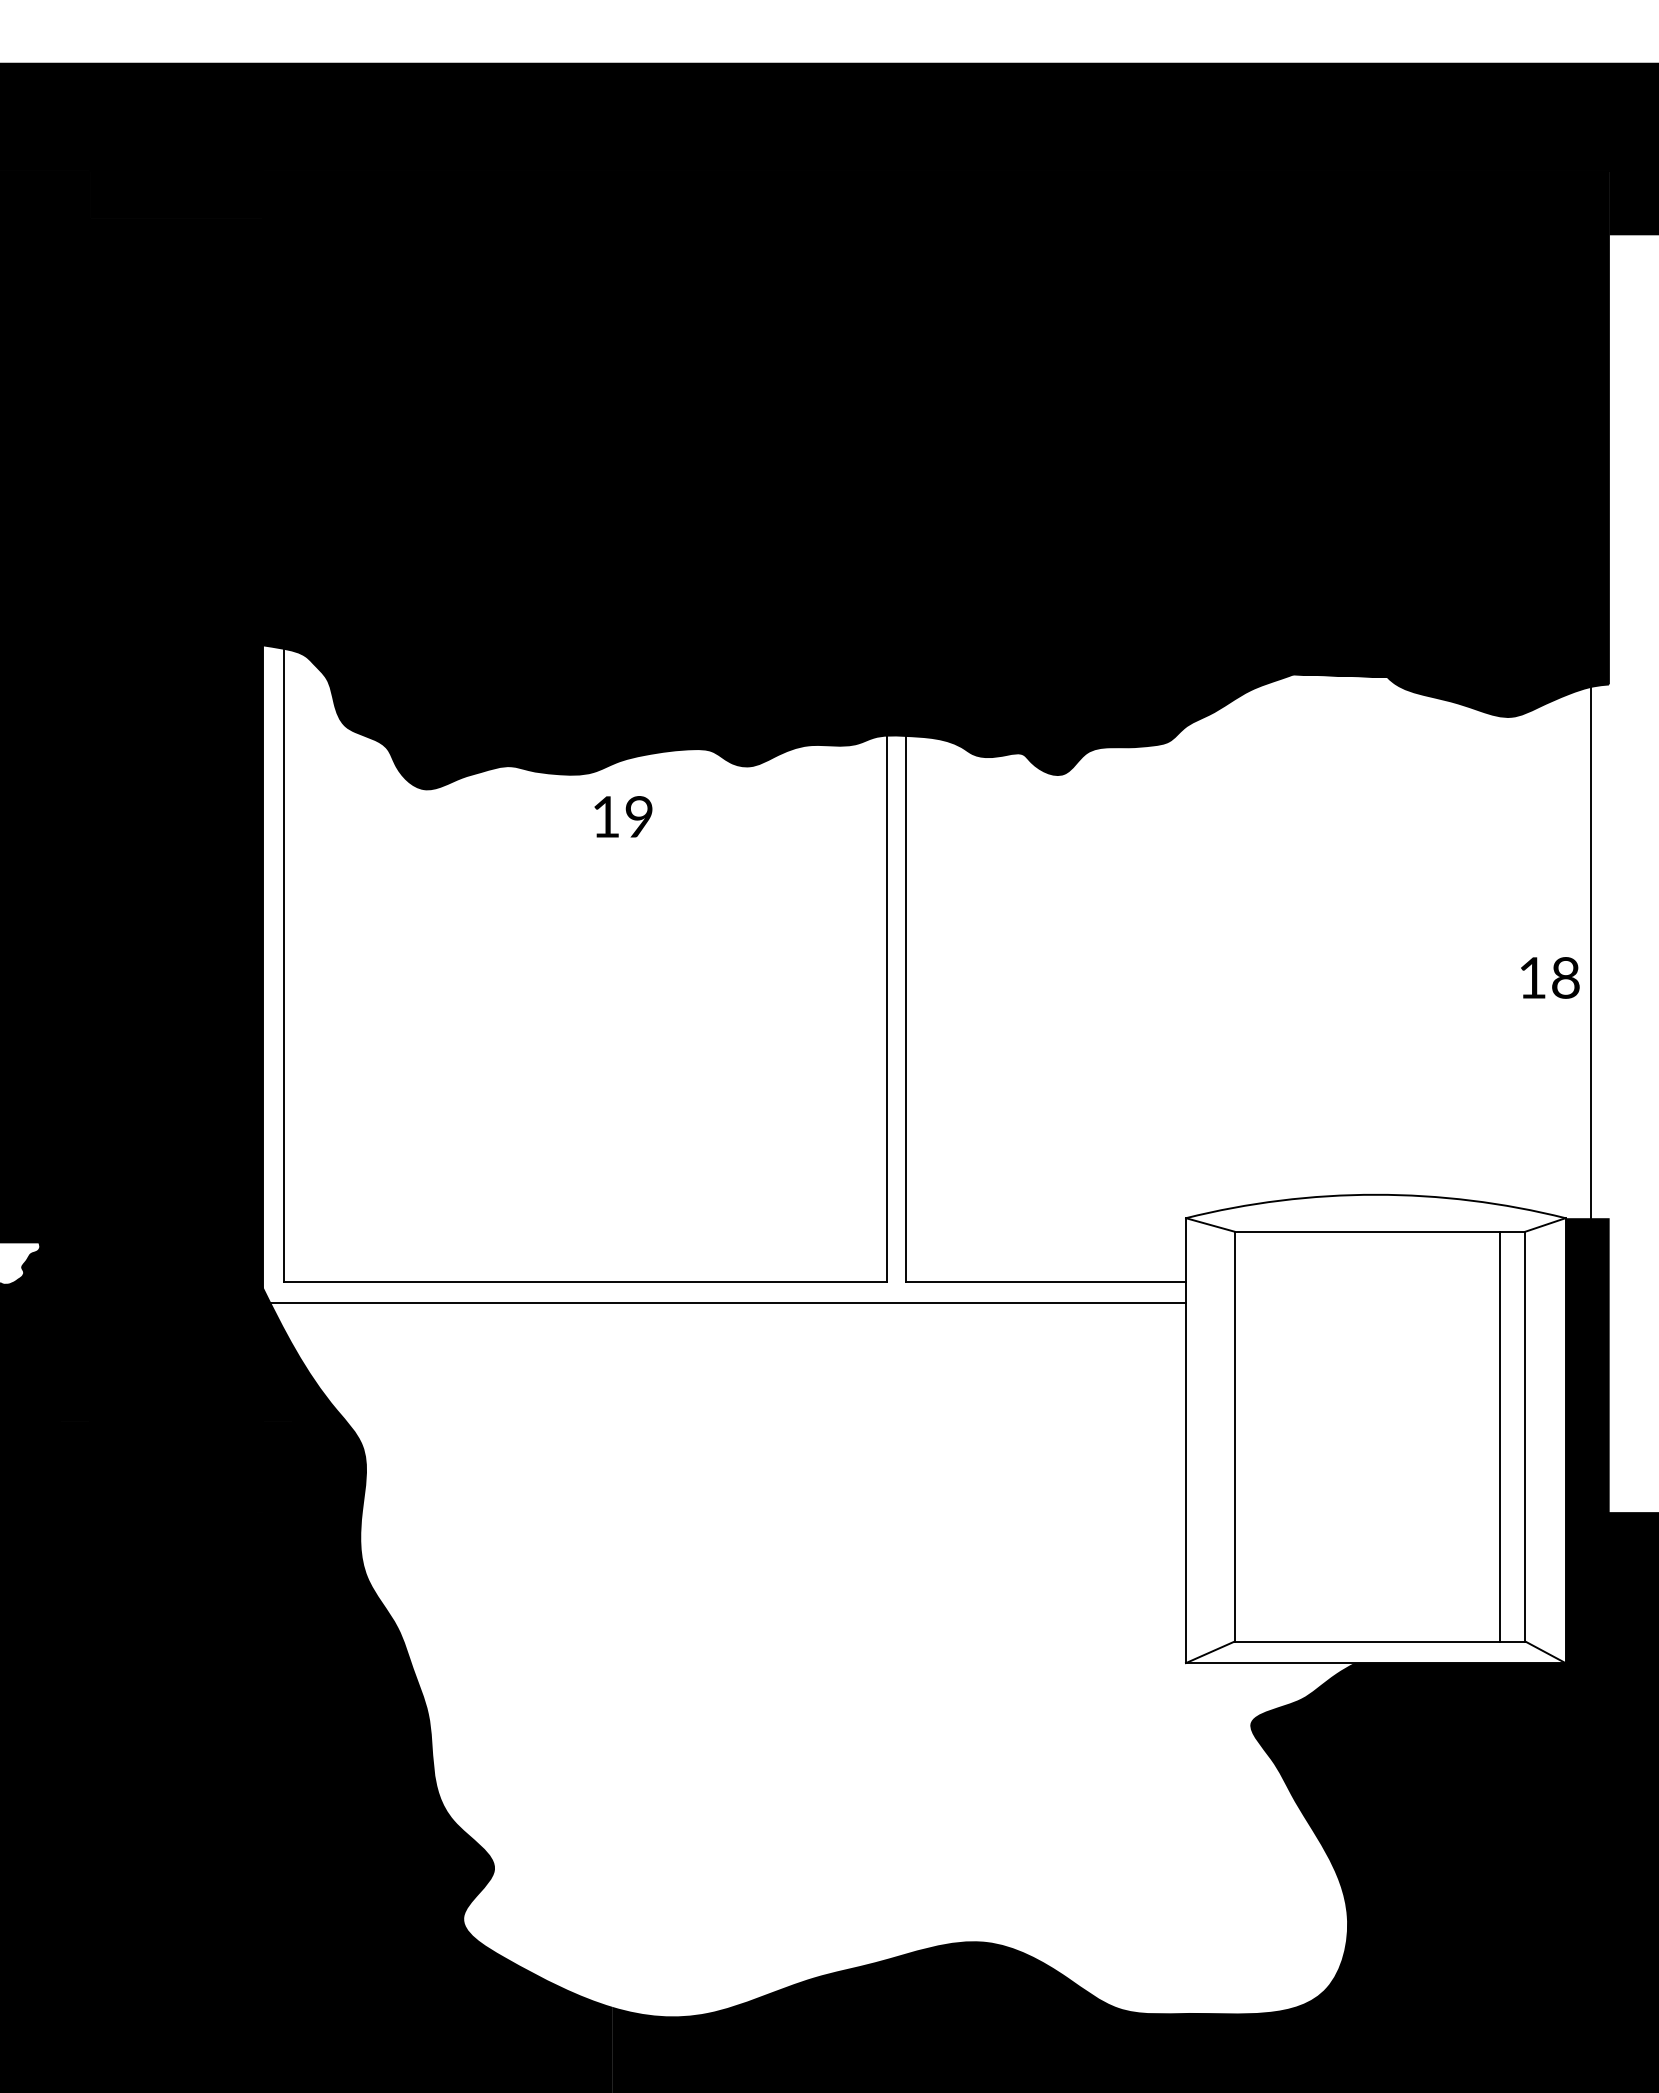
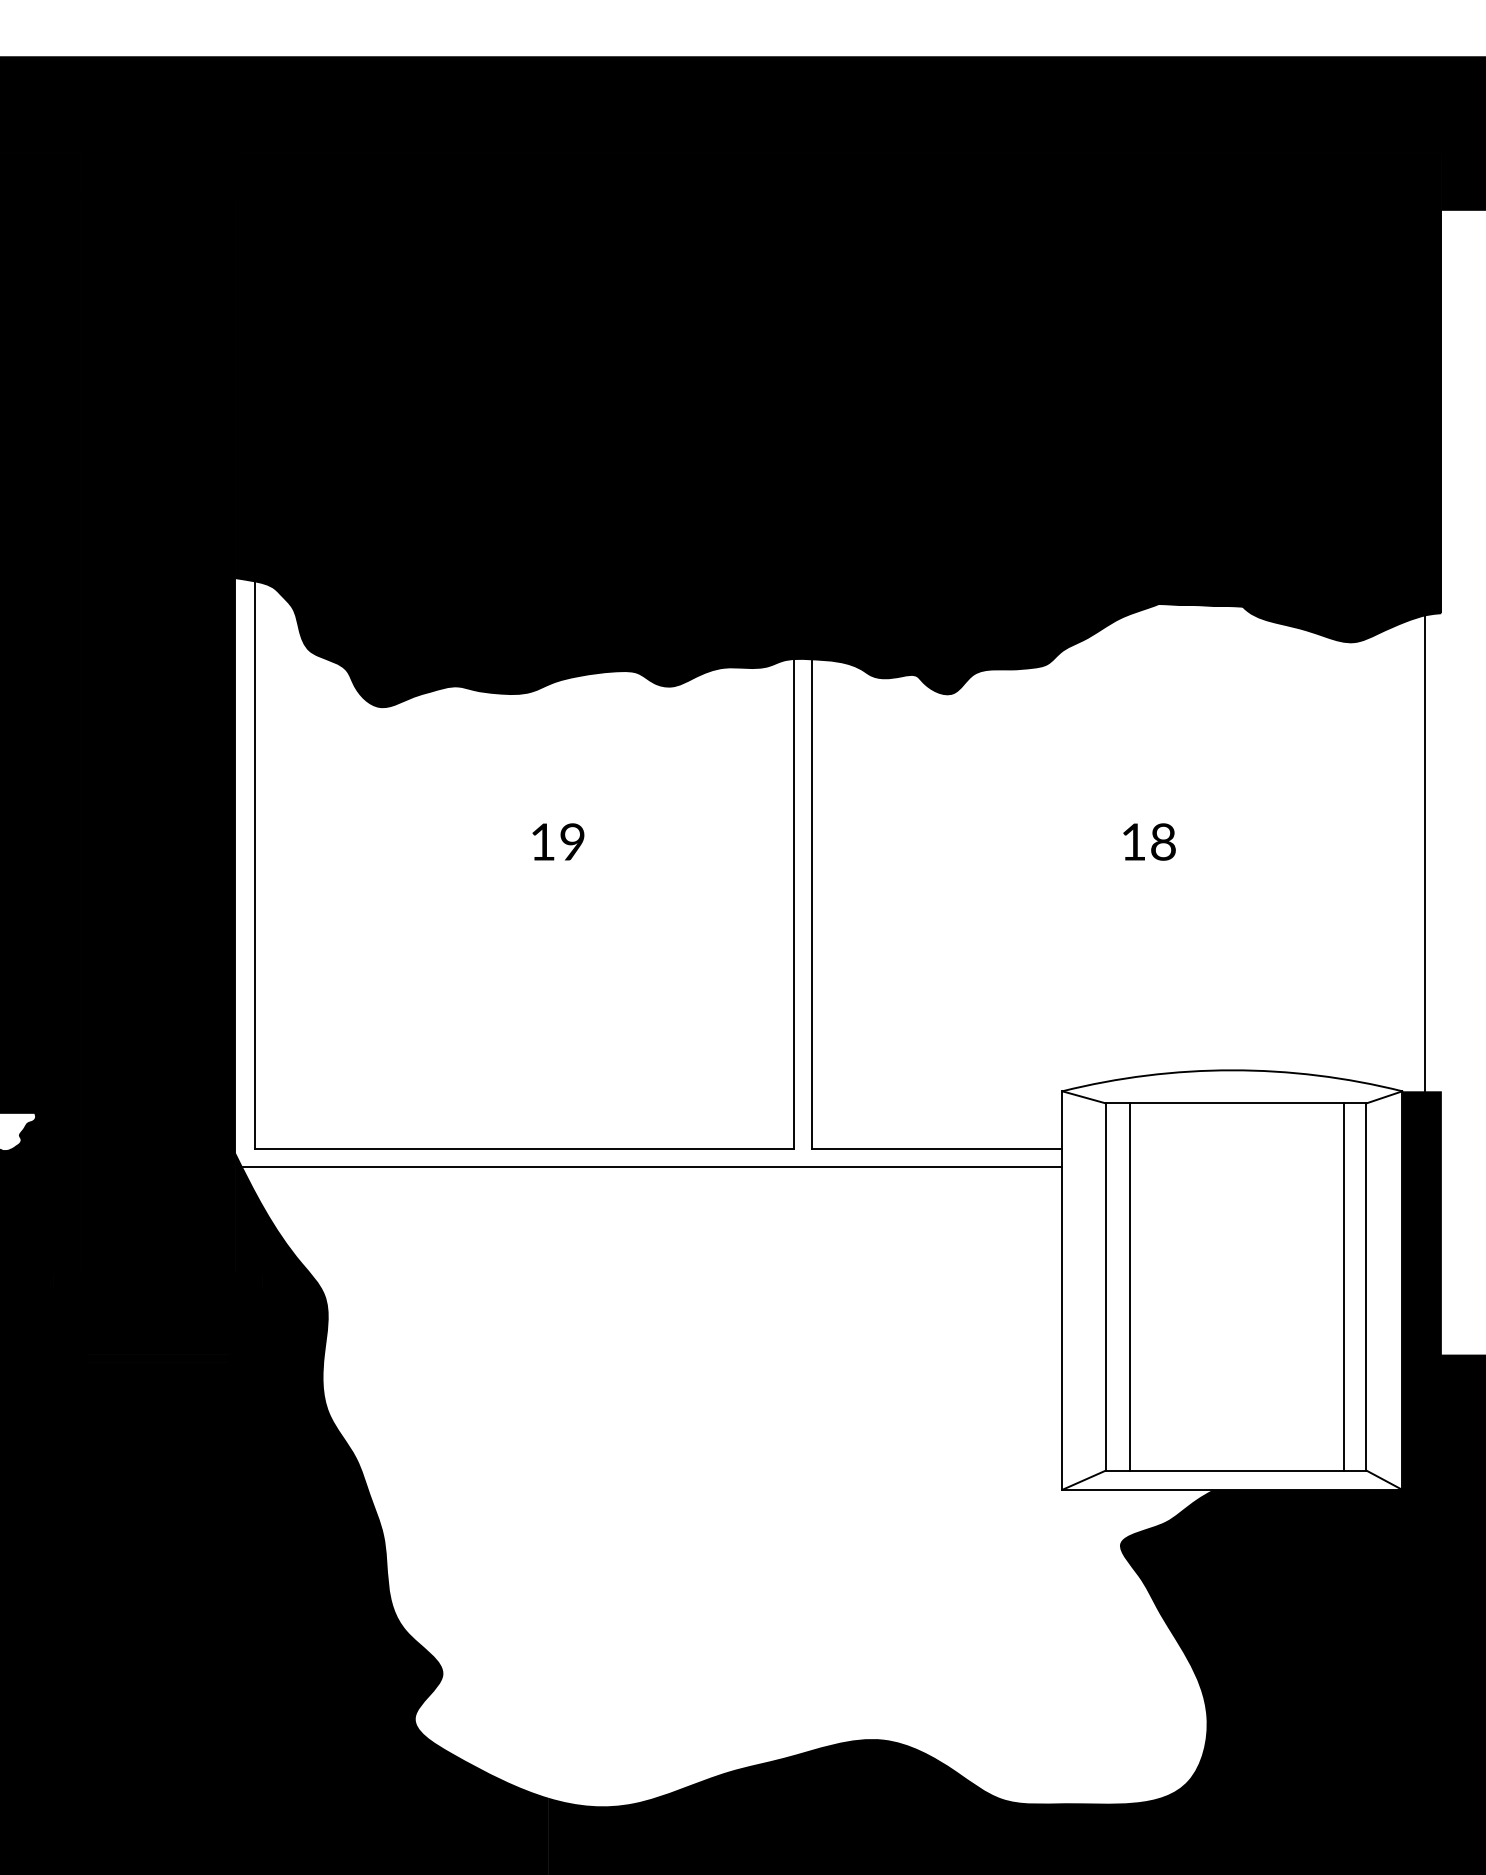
text: (623, 816) -> (558, 841), moved
text: (1550, 977) -> (1149, 841), moved
line: (1261, 1436) -> (1129, 1286), added

